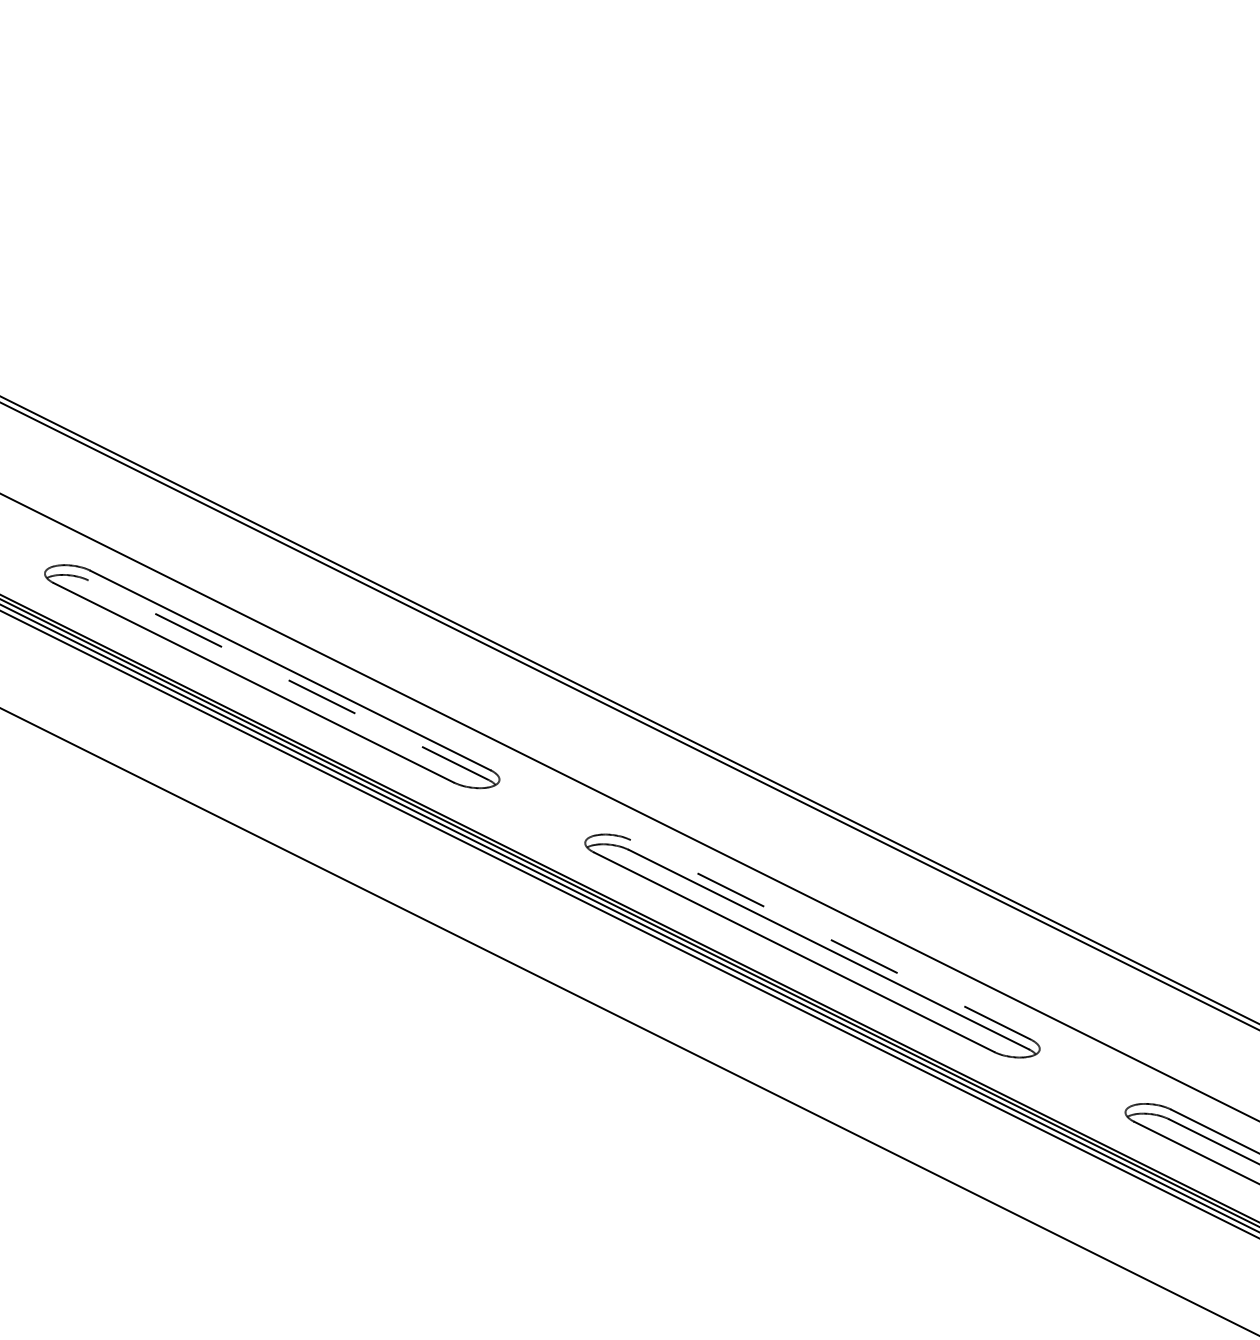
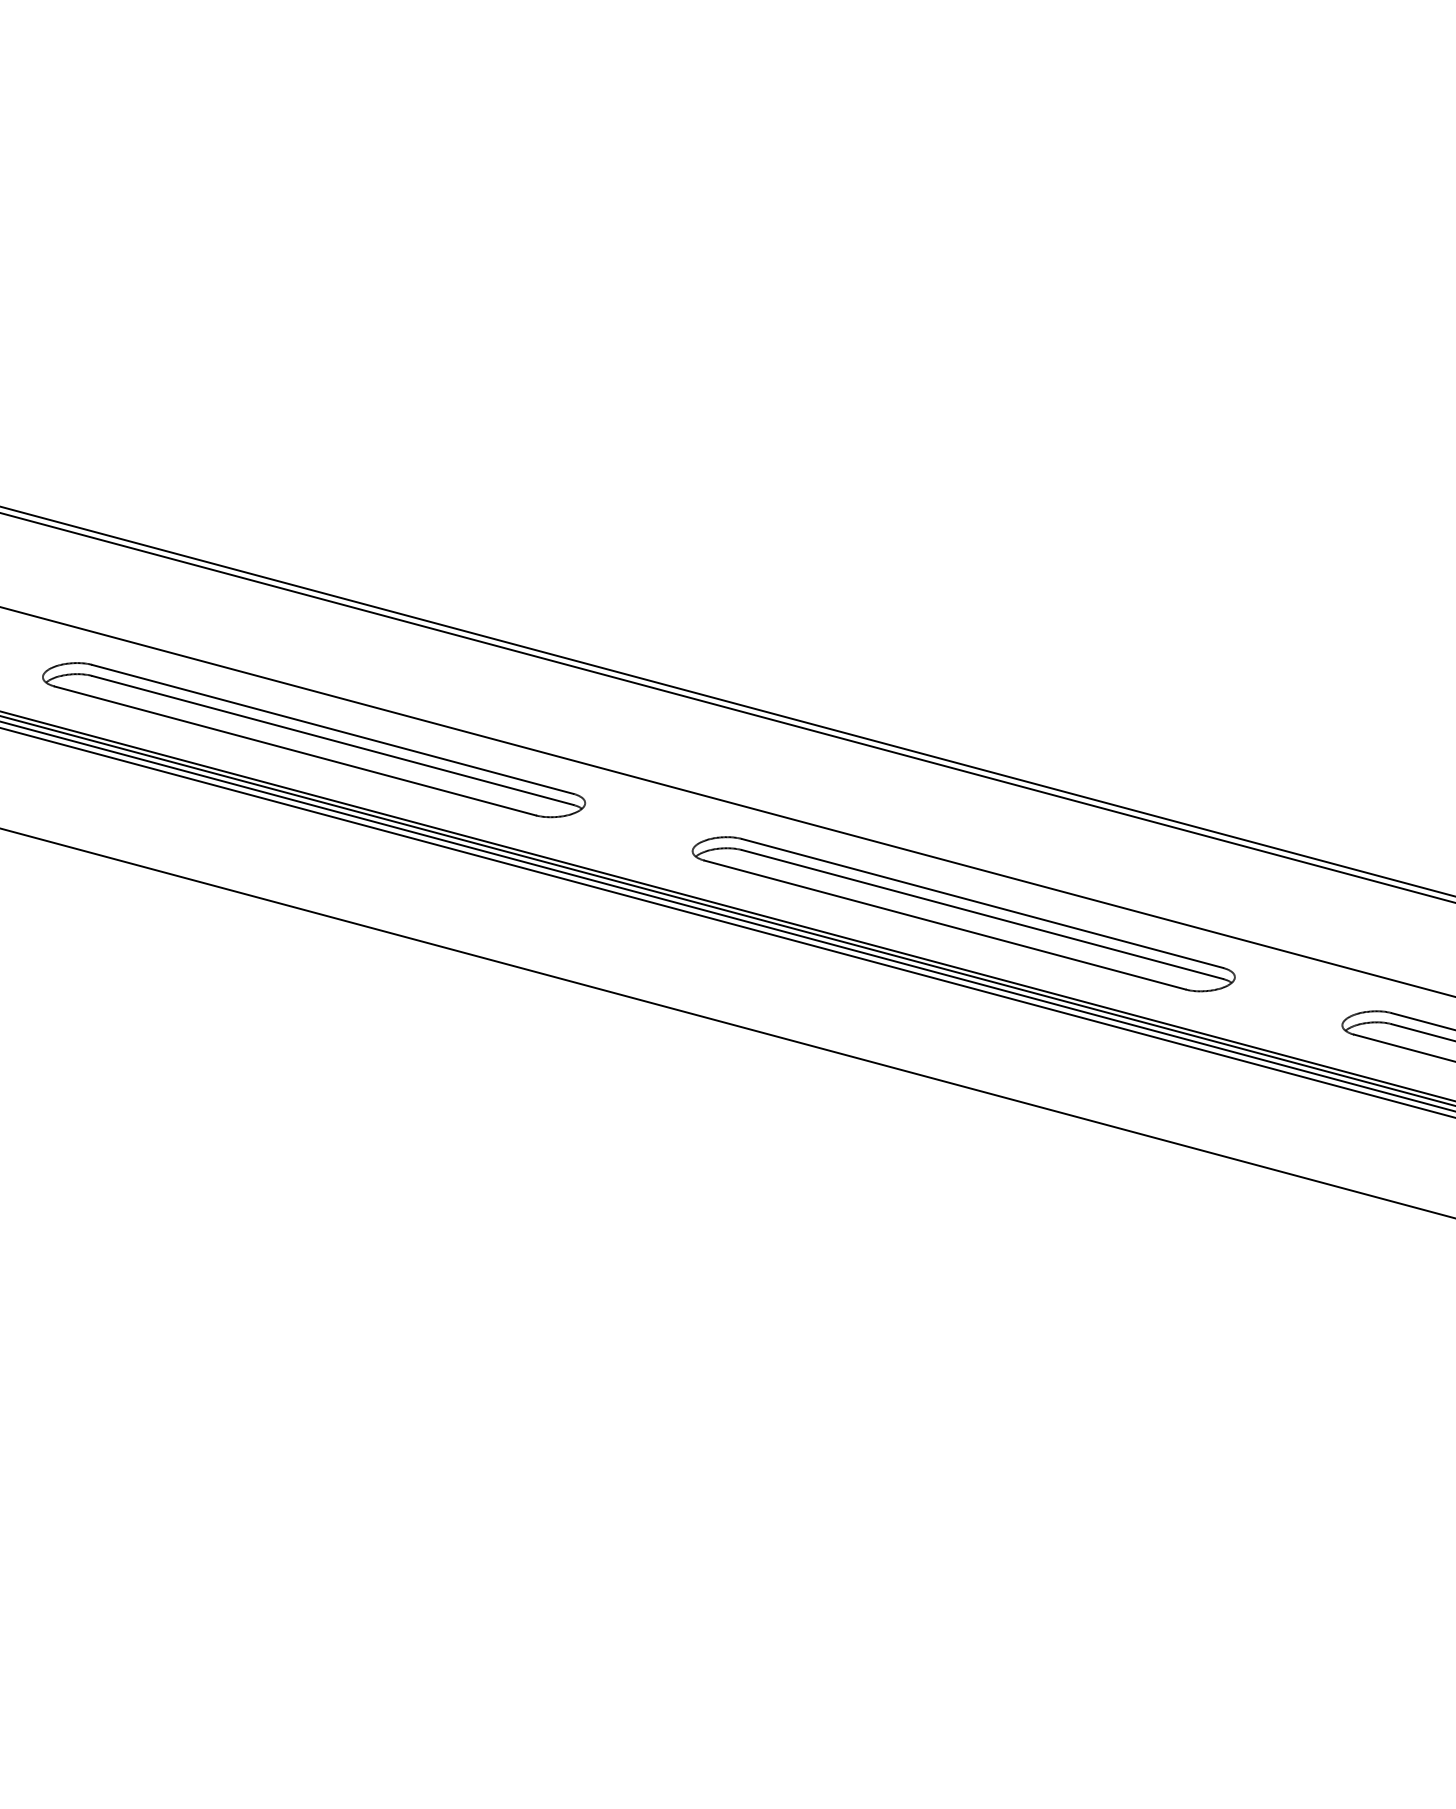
line: (288, 680) -> (332, 740), dashed -> solid
line: (830, 939) -> (982, 903), dashed -> solid

